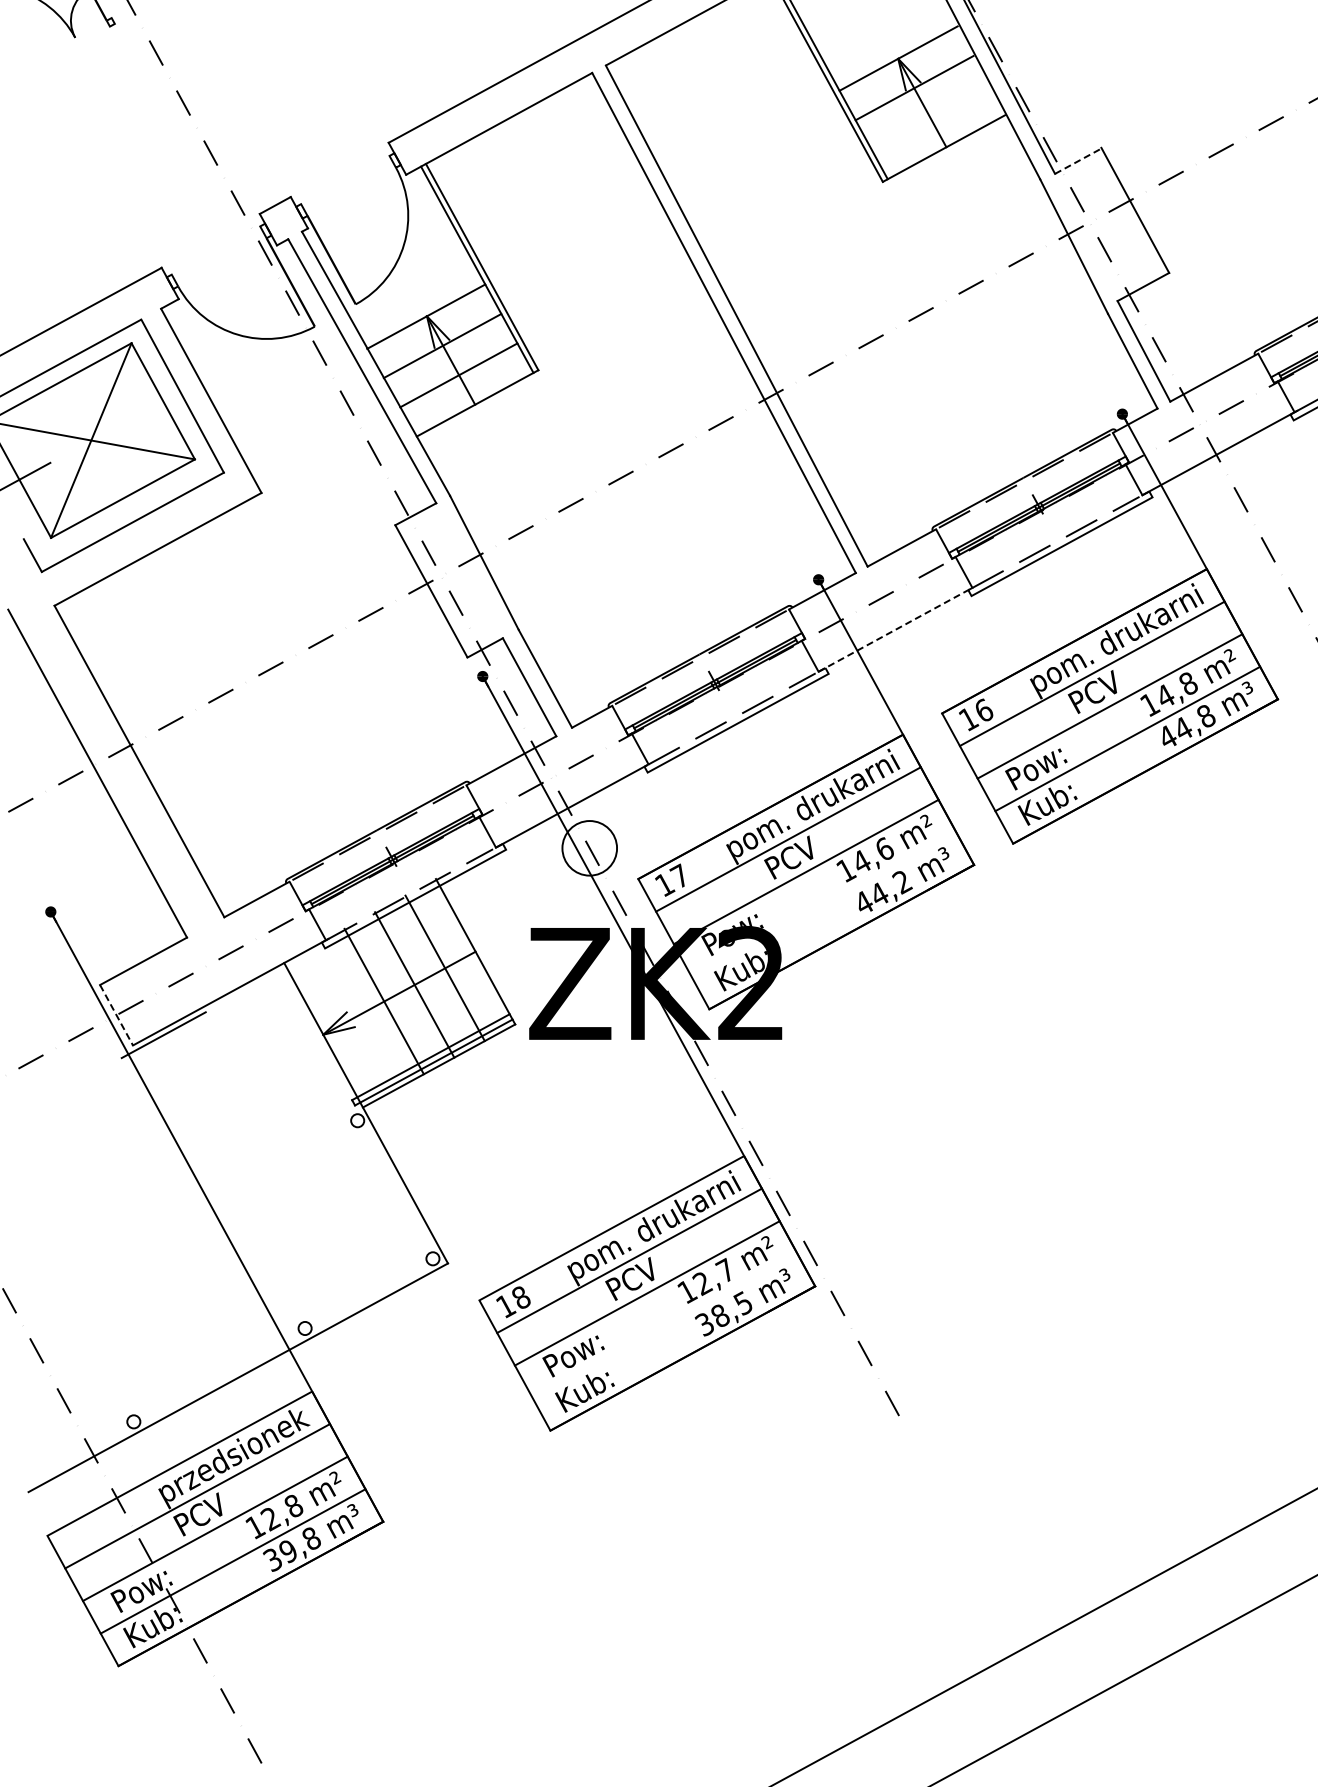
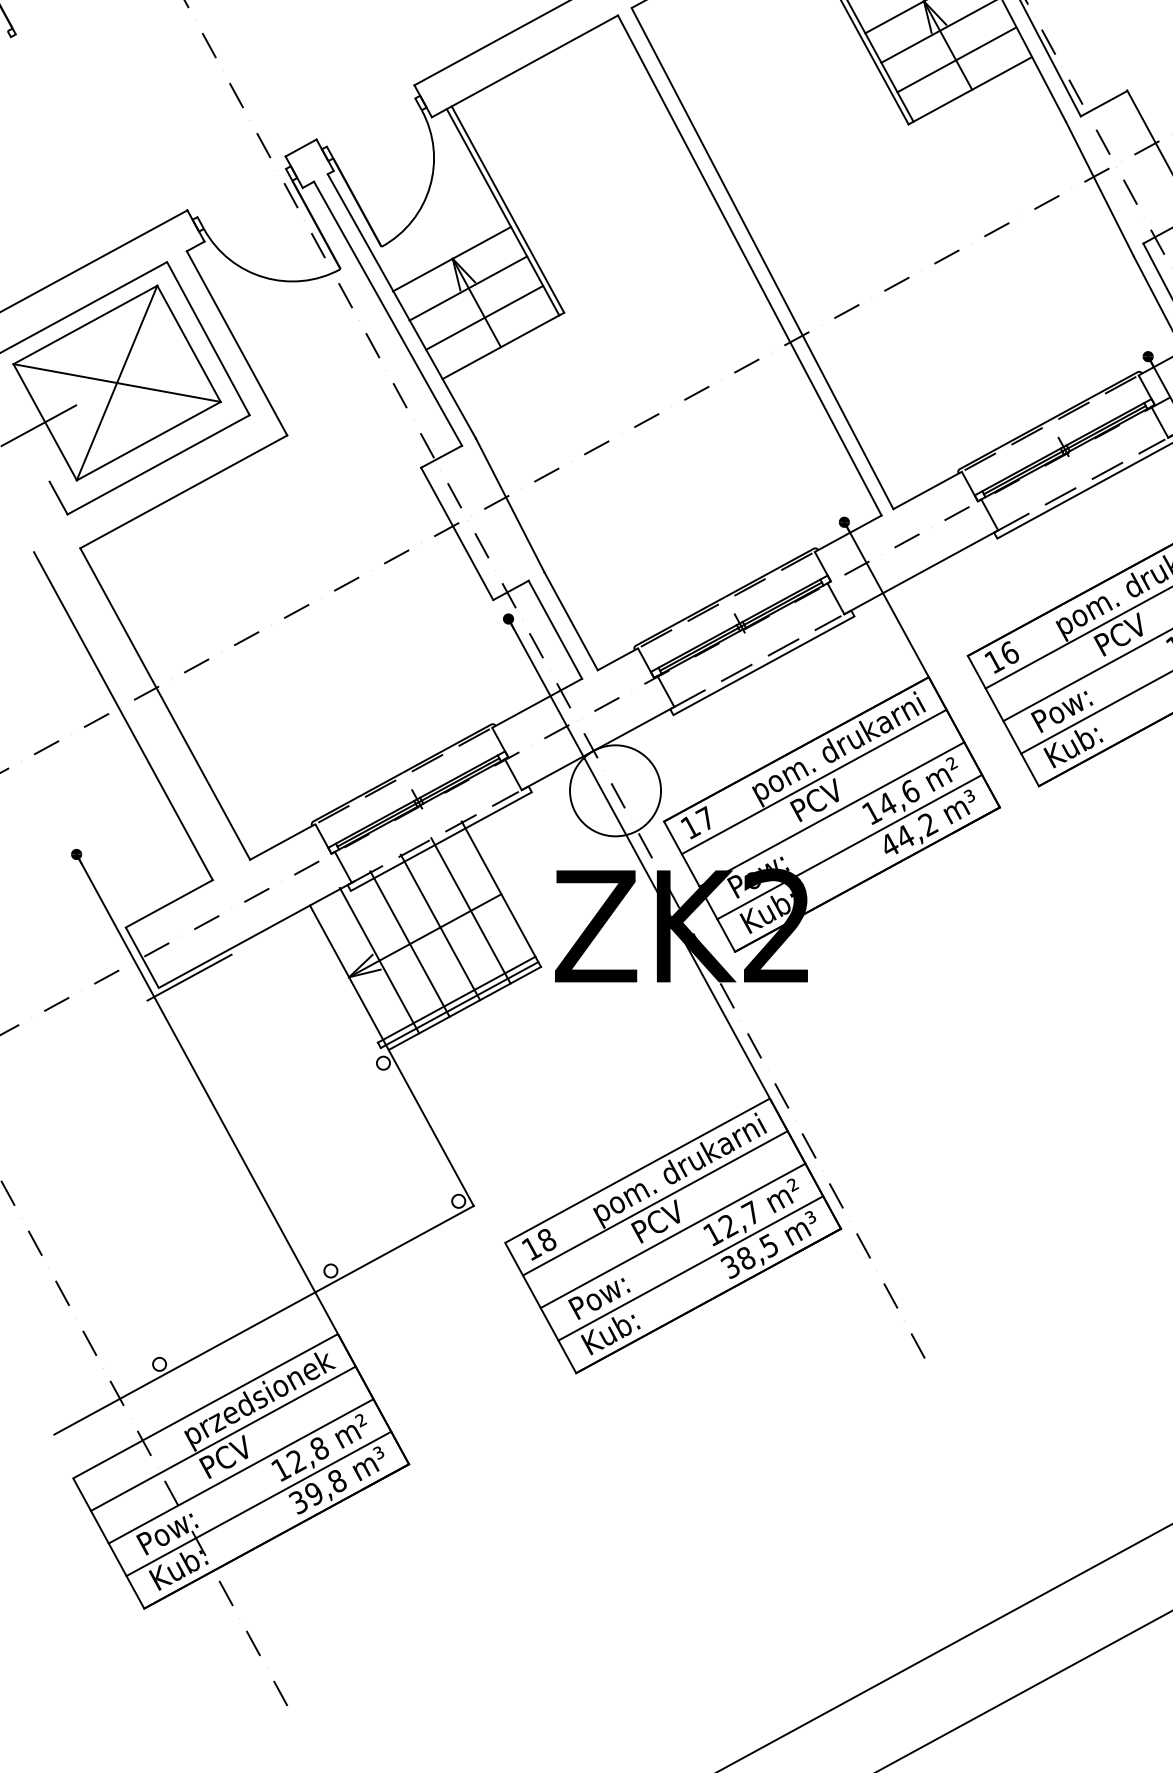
line: (930, 117) -> (956, 60), added
line: (1078, 161) -> (1104, 104), dashed -> solid
line: (895, 629) -> (921, 572), dashed -> solid
circle: (589, 847) -> (615, 790), size x1.67
line: (823, 904) -> (849, 847), added
line: (116, 1015) -> (142, 958), dashed -> solid
line: (353, 1017) -> (379, 960), added
line: (664, 1325) -> (690, 1268), added

